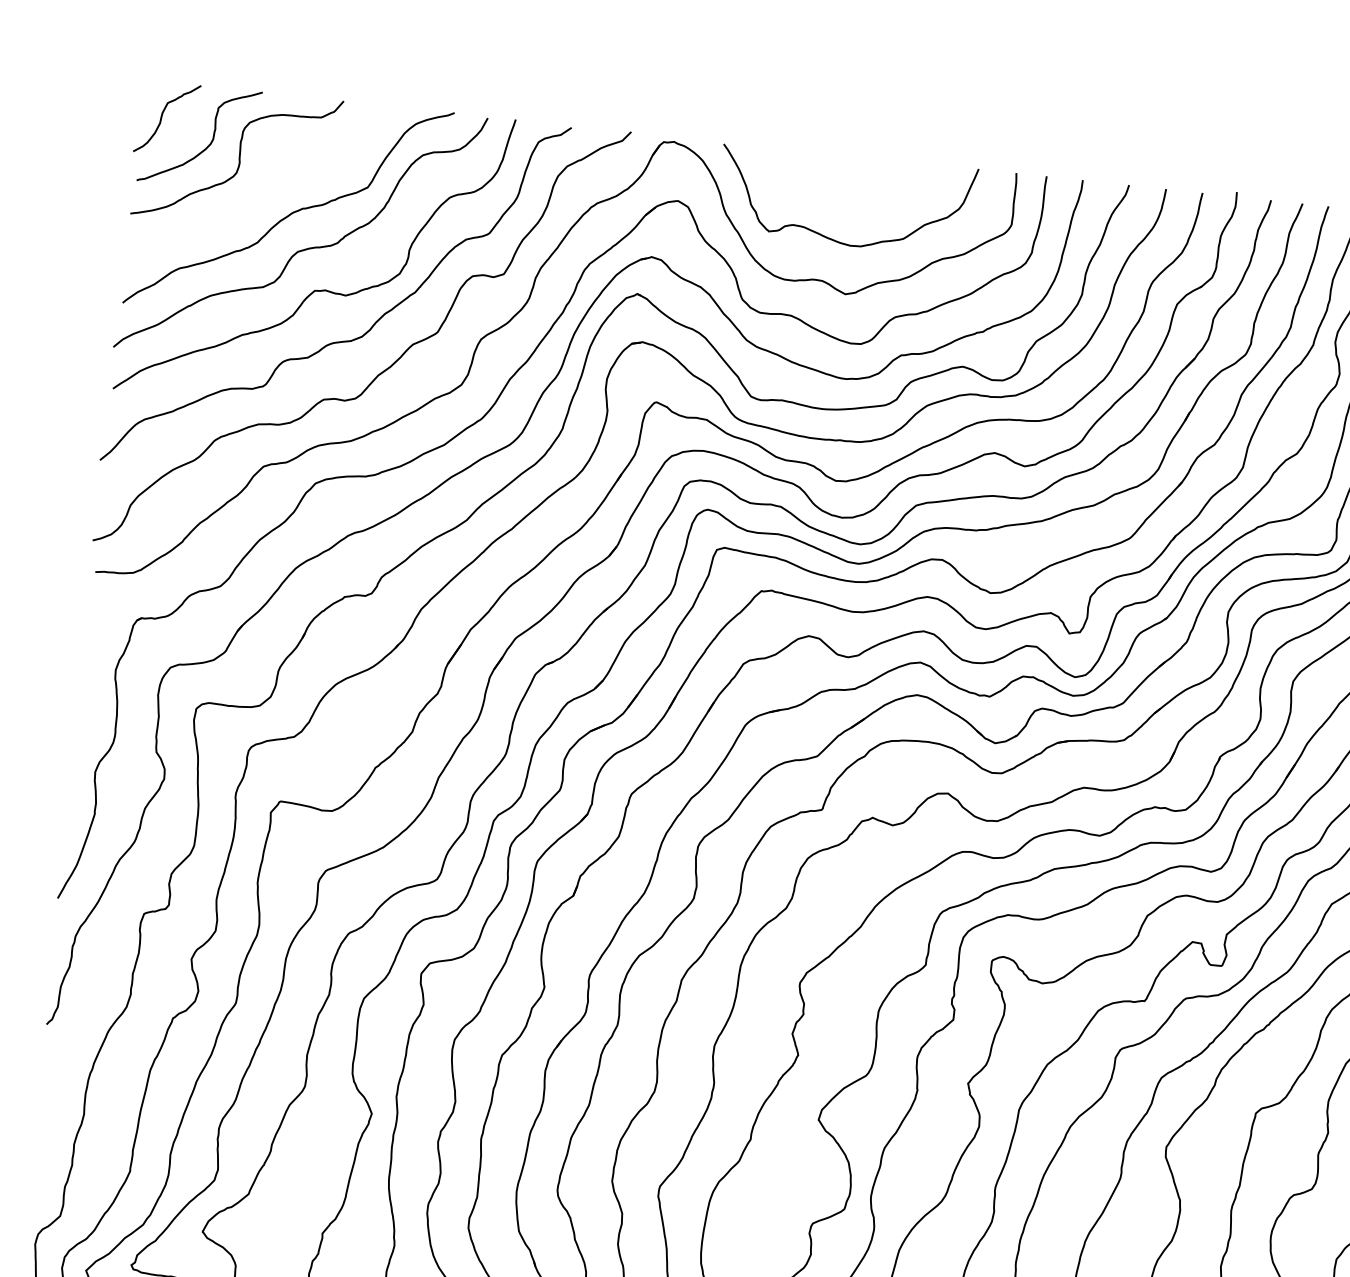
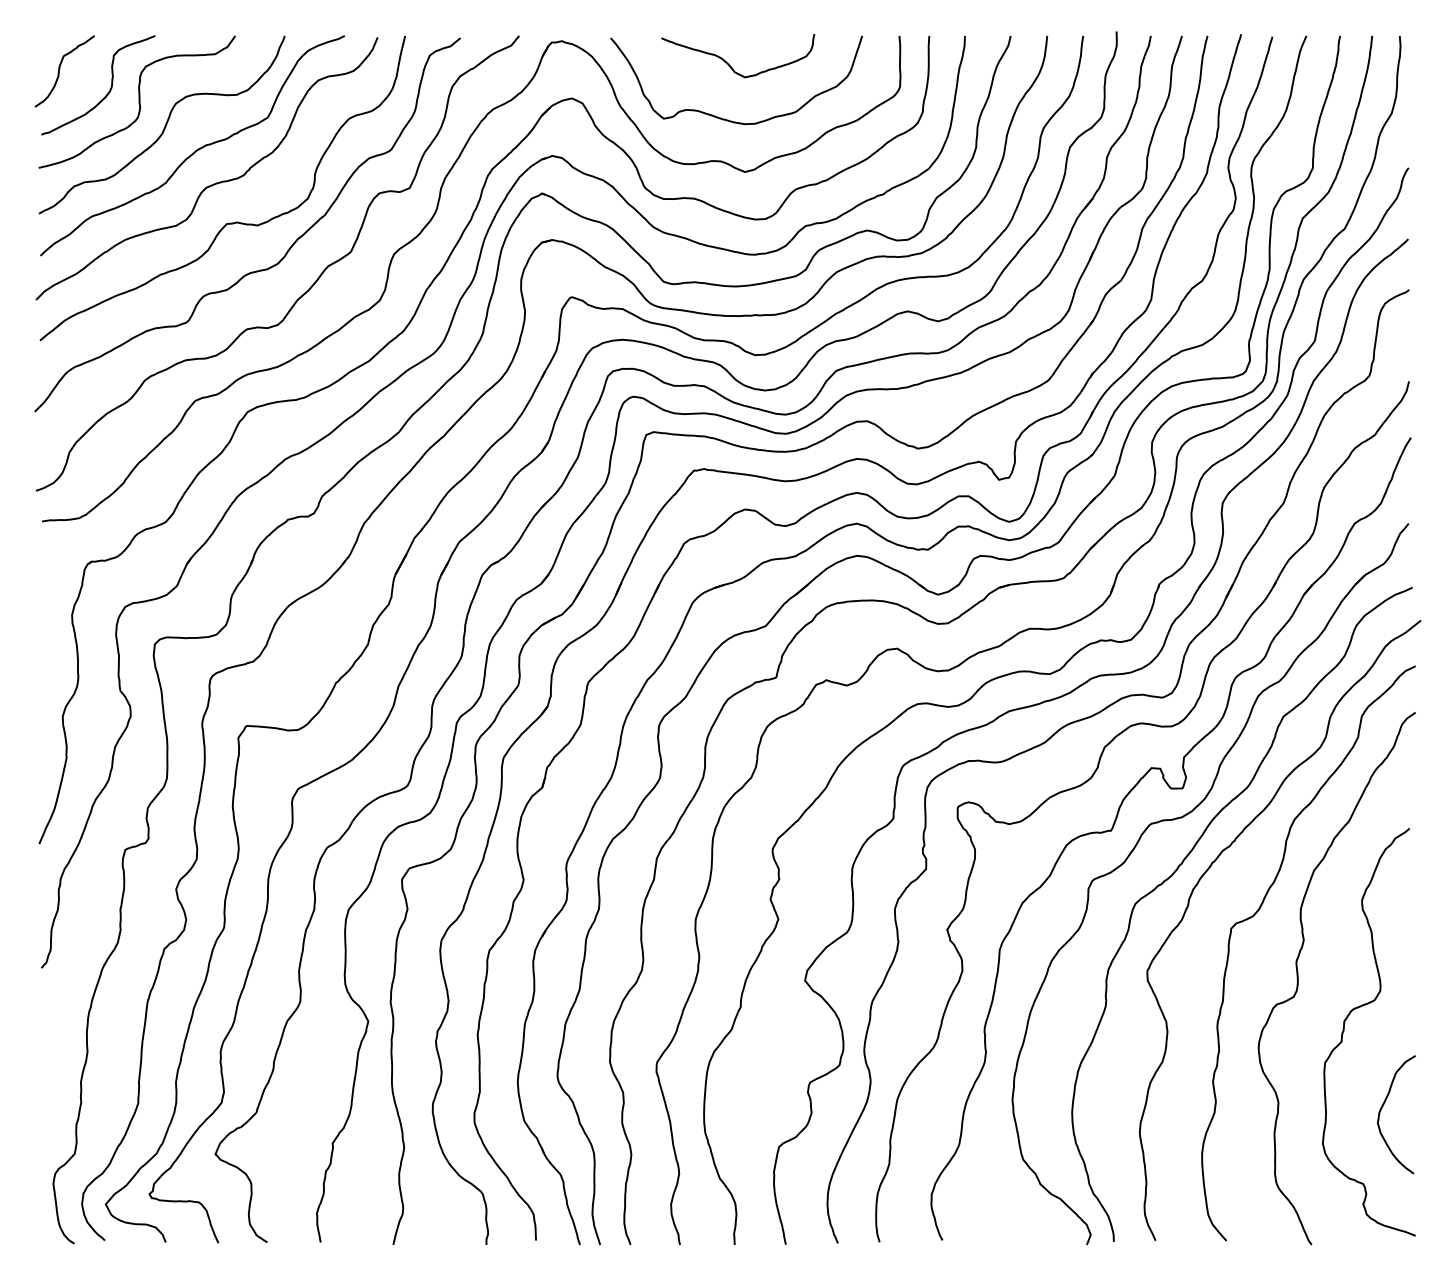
curve: (841, 183) -> (729, 64), added
curve: (262, 184) -> (164, 125), added

